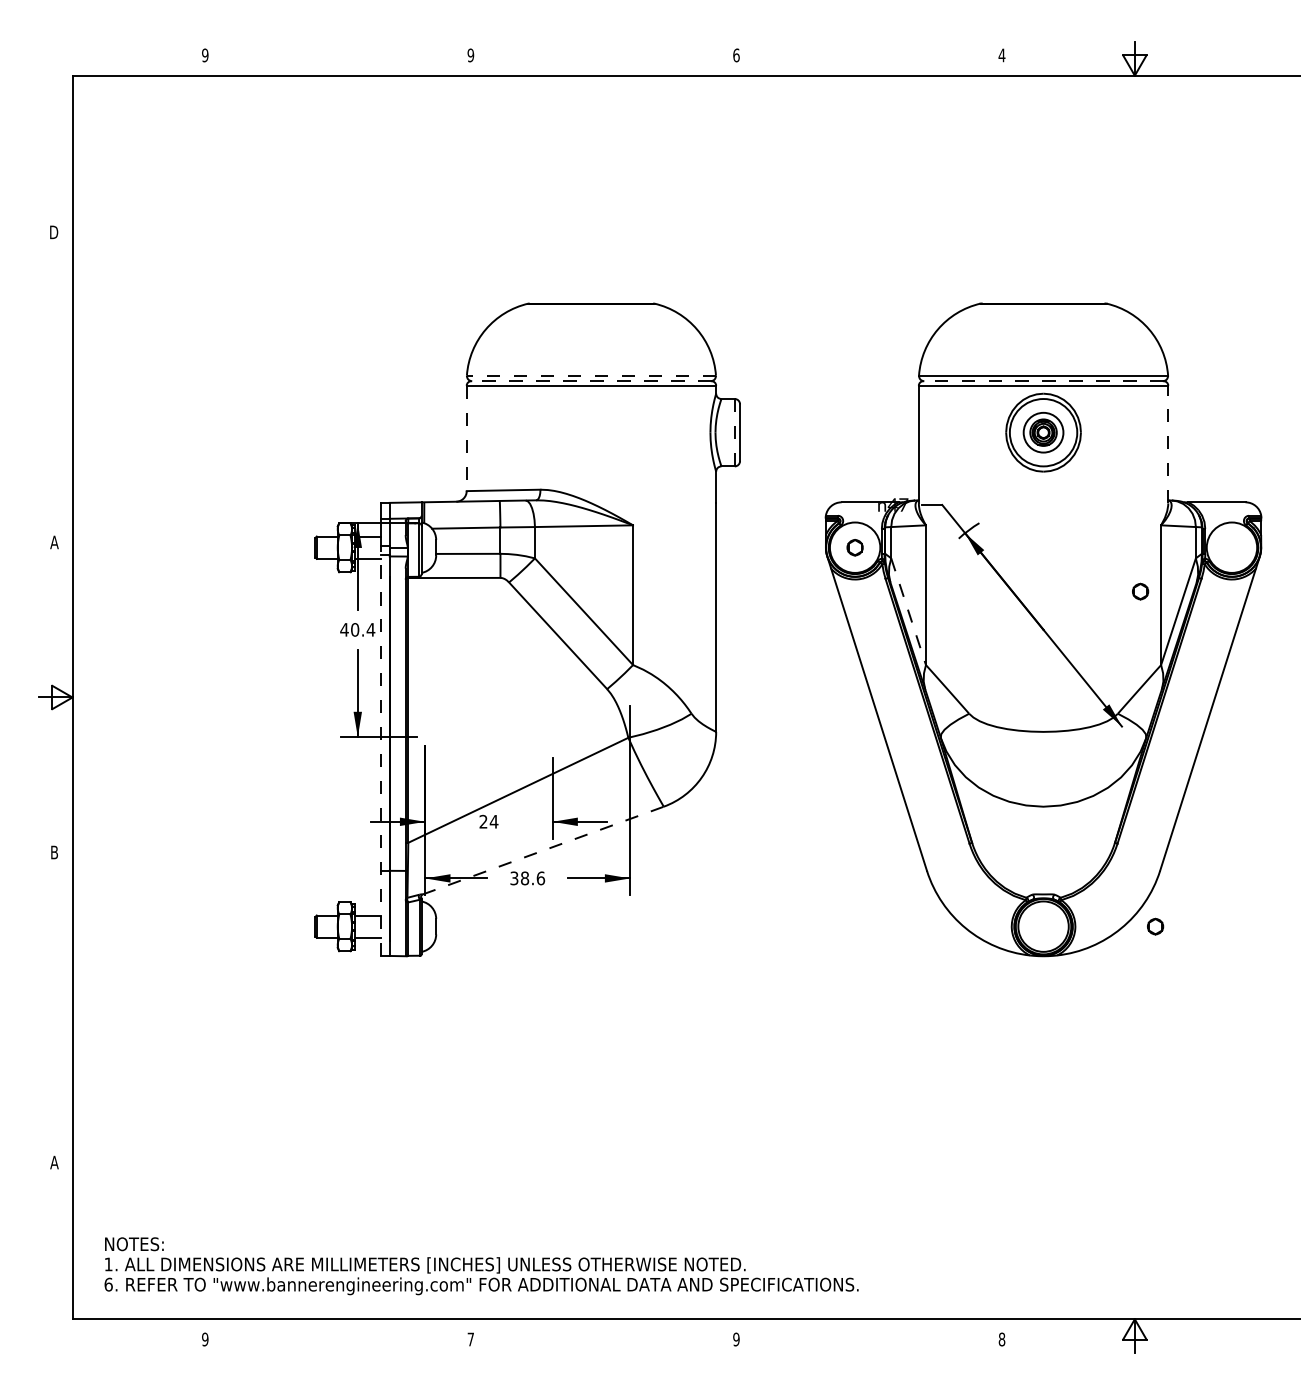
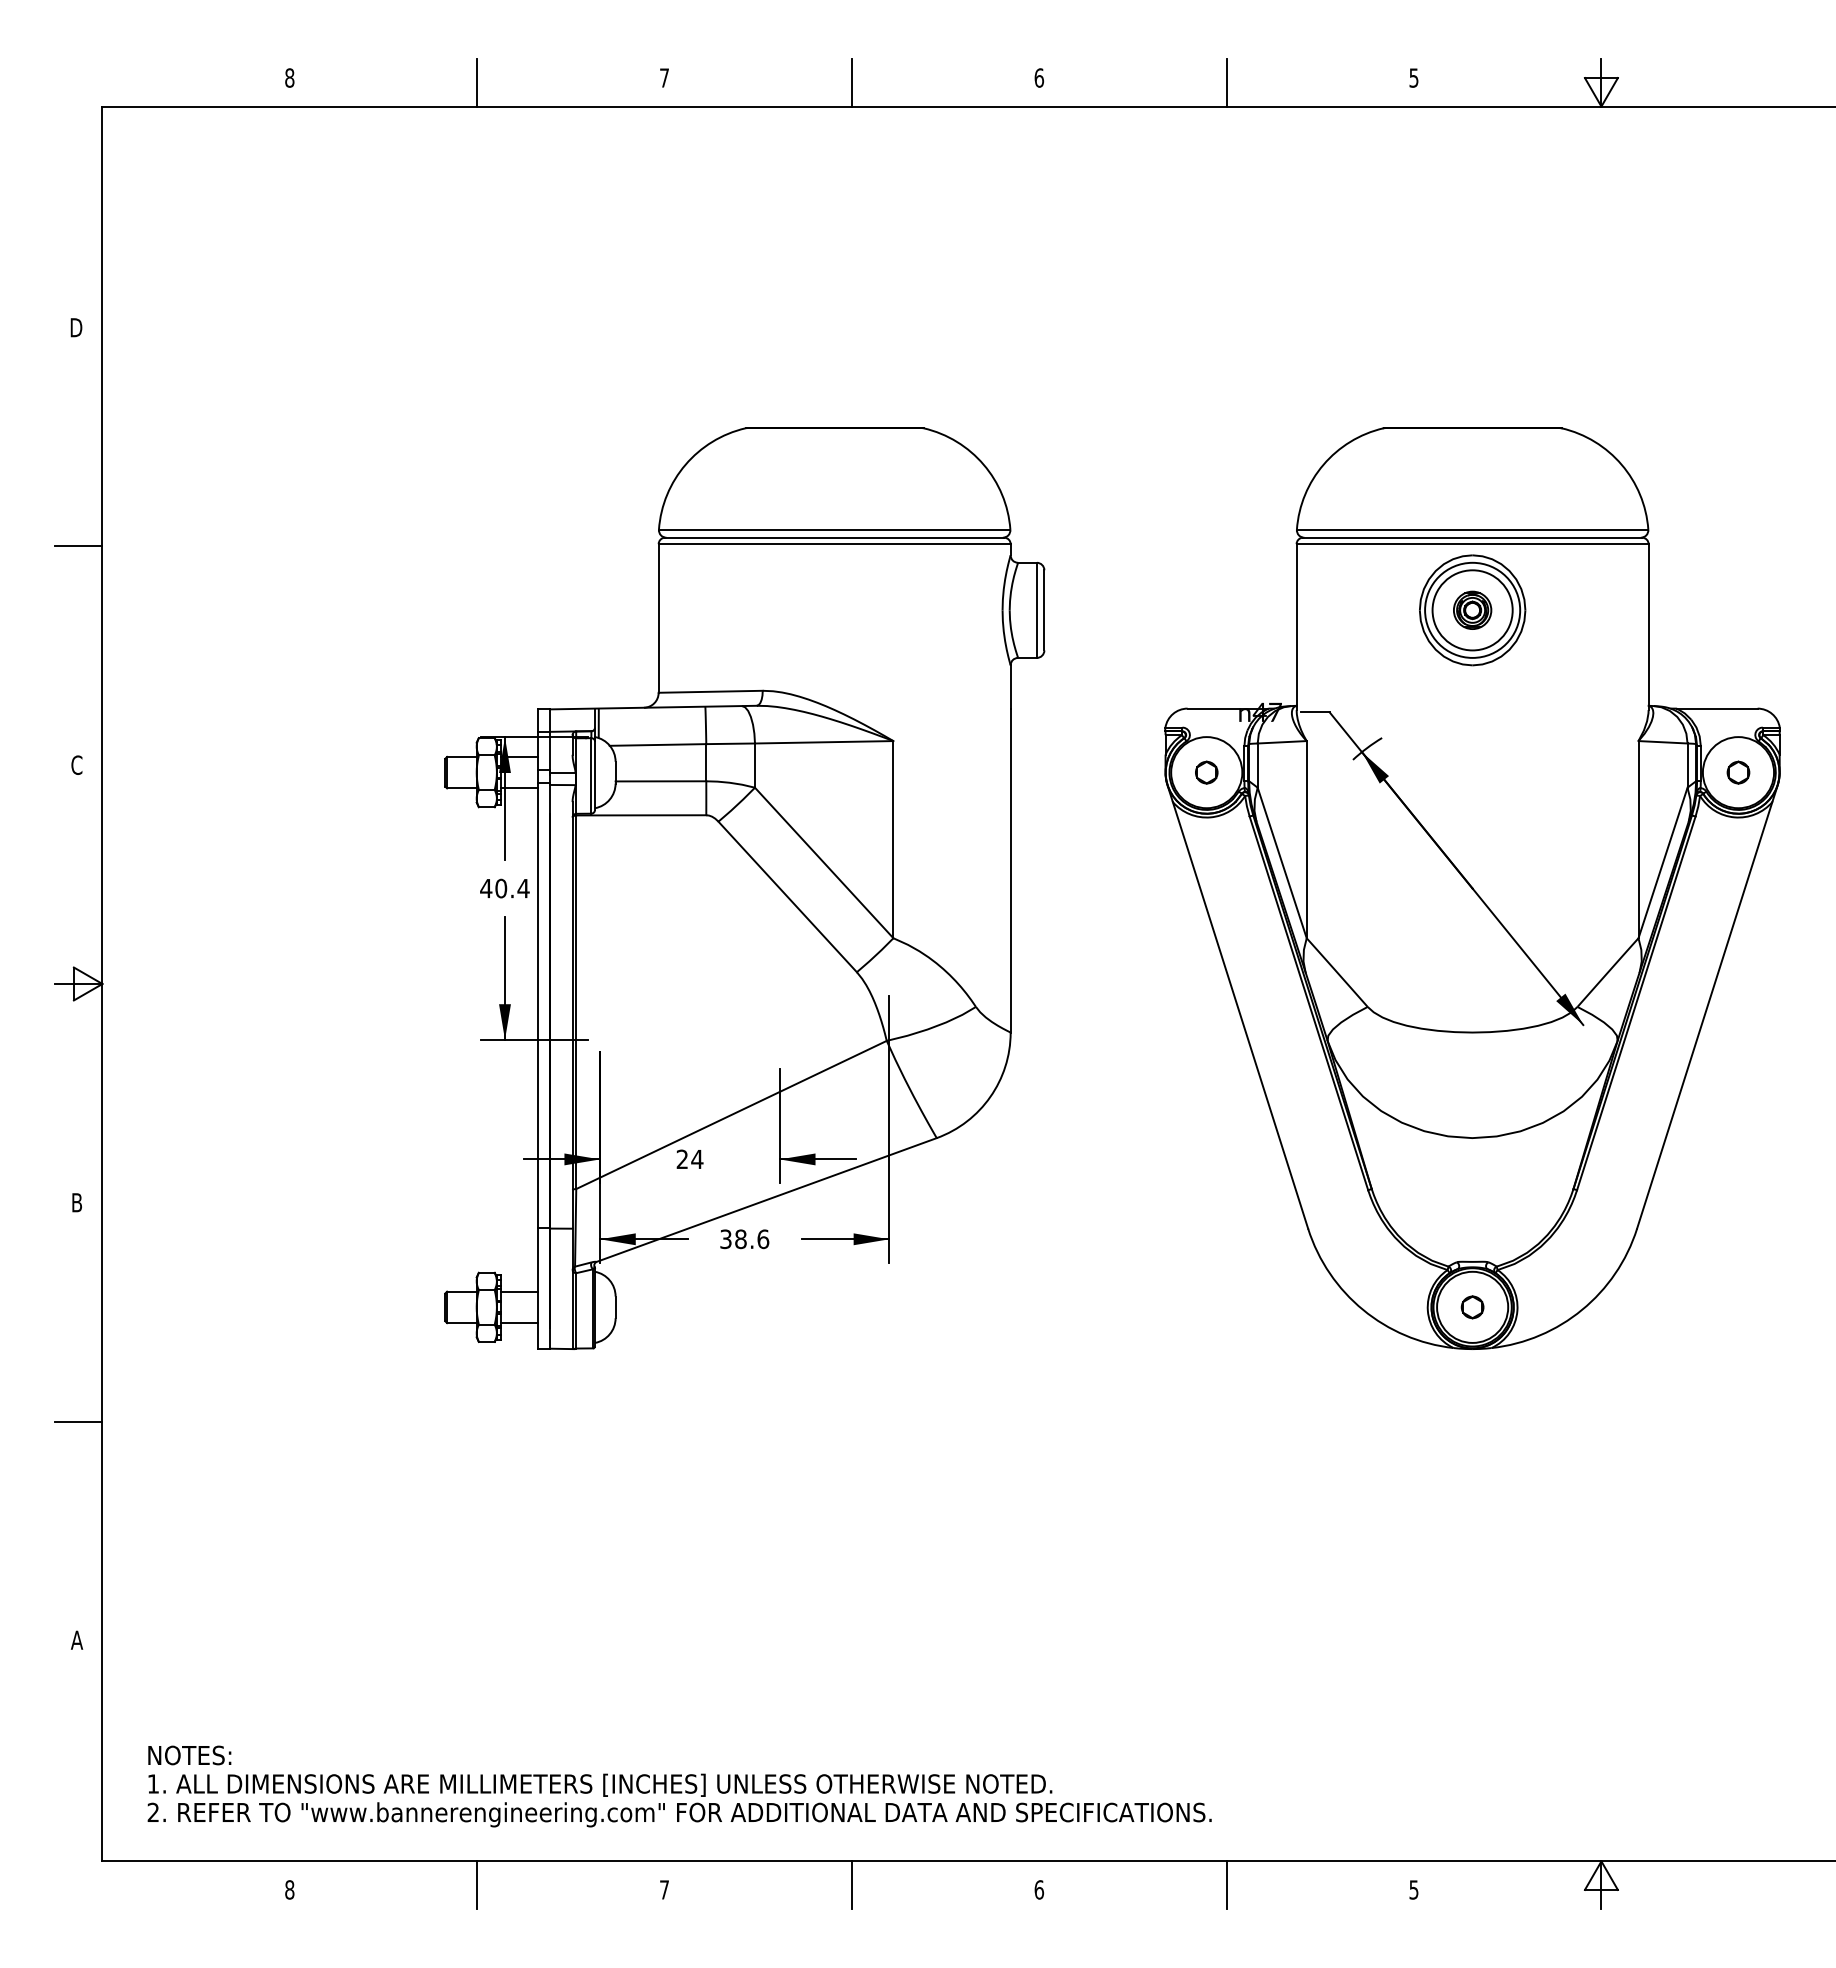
text: (205, 55) -> (289, 77), 9 -> 8
text: (470, 55) -> (664, 77), 9 -> 7
text: (1001, 55) -> (1413, 77), 4 -> 5
line: (338, 58) -> (477, 82), added
line: (603, 58) -> (851, 82), added
line: (869, 58) -> (1226, 82), added
line: (591, 375) -> (834, 529), dashed -> solid
line: (591, 381) -> (834, 537), dashed -> solid
line: (1043, 381) -> (1472, 537), dashed -> solid
line: (55, 387) -> (78, 546), added
line: (734, 432) -> (1036, 610), dashed -> solid
circle: (1043, 432) -> (1472, 610), size x1.43
line: (466, 438) -> (658, 618), dashed -> solid
line: (1168, 444) -> (1648, 627), dashed -> solid
text: (54, 541) -> (76, 764), A -> C
part: (1140, 591) -> (1738, 772), moved
line: (908, 612) -> (1282, 863), dashed -> solid
line: (381, 751) -> (538, 1059), dashed -> solid
line: (543, 850) -> (766, 1200), dashed -> solid
part: (1155, 926) -> (1472, 1307), moved
line: (55, 1007) -> (78, 1421), added
text: (108, 1284) -> (153, 1812), 6. -> 2.
line: (338, 1335) -> (477, 1884), added
line: (603, 1335) -> (851, 1884), added
line: (869, 1335) -> (1226, 1884), added
text: (205, 1339) -> (289, 1889), 9 -> 8
text: (736, 1339) -> (1039, 1889), 9 -> 6
text: (1001, 1339) -> (1413, 1889), 8 -> 5

